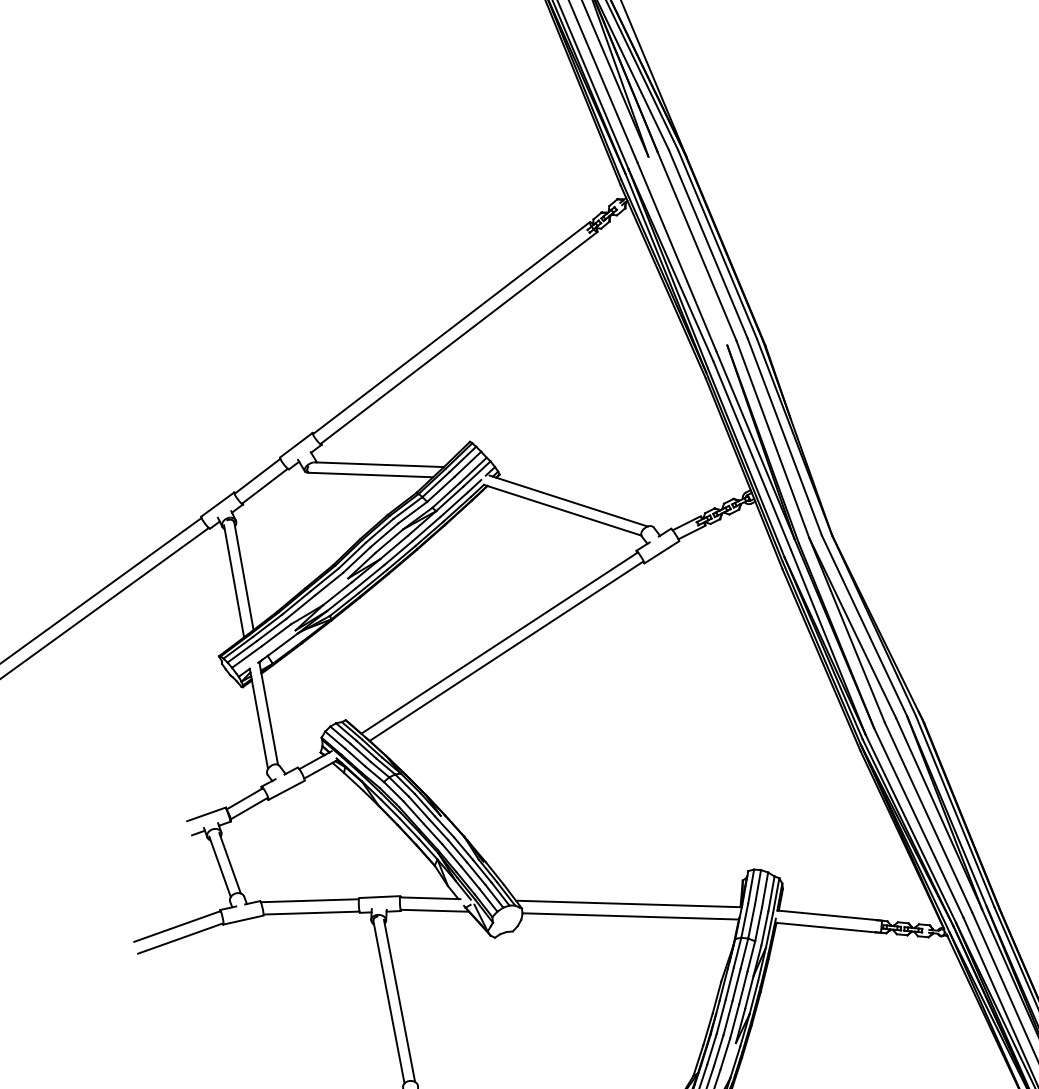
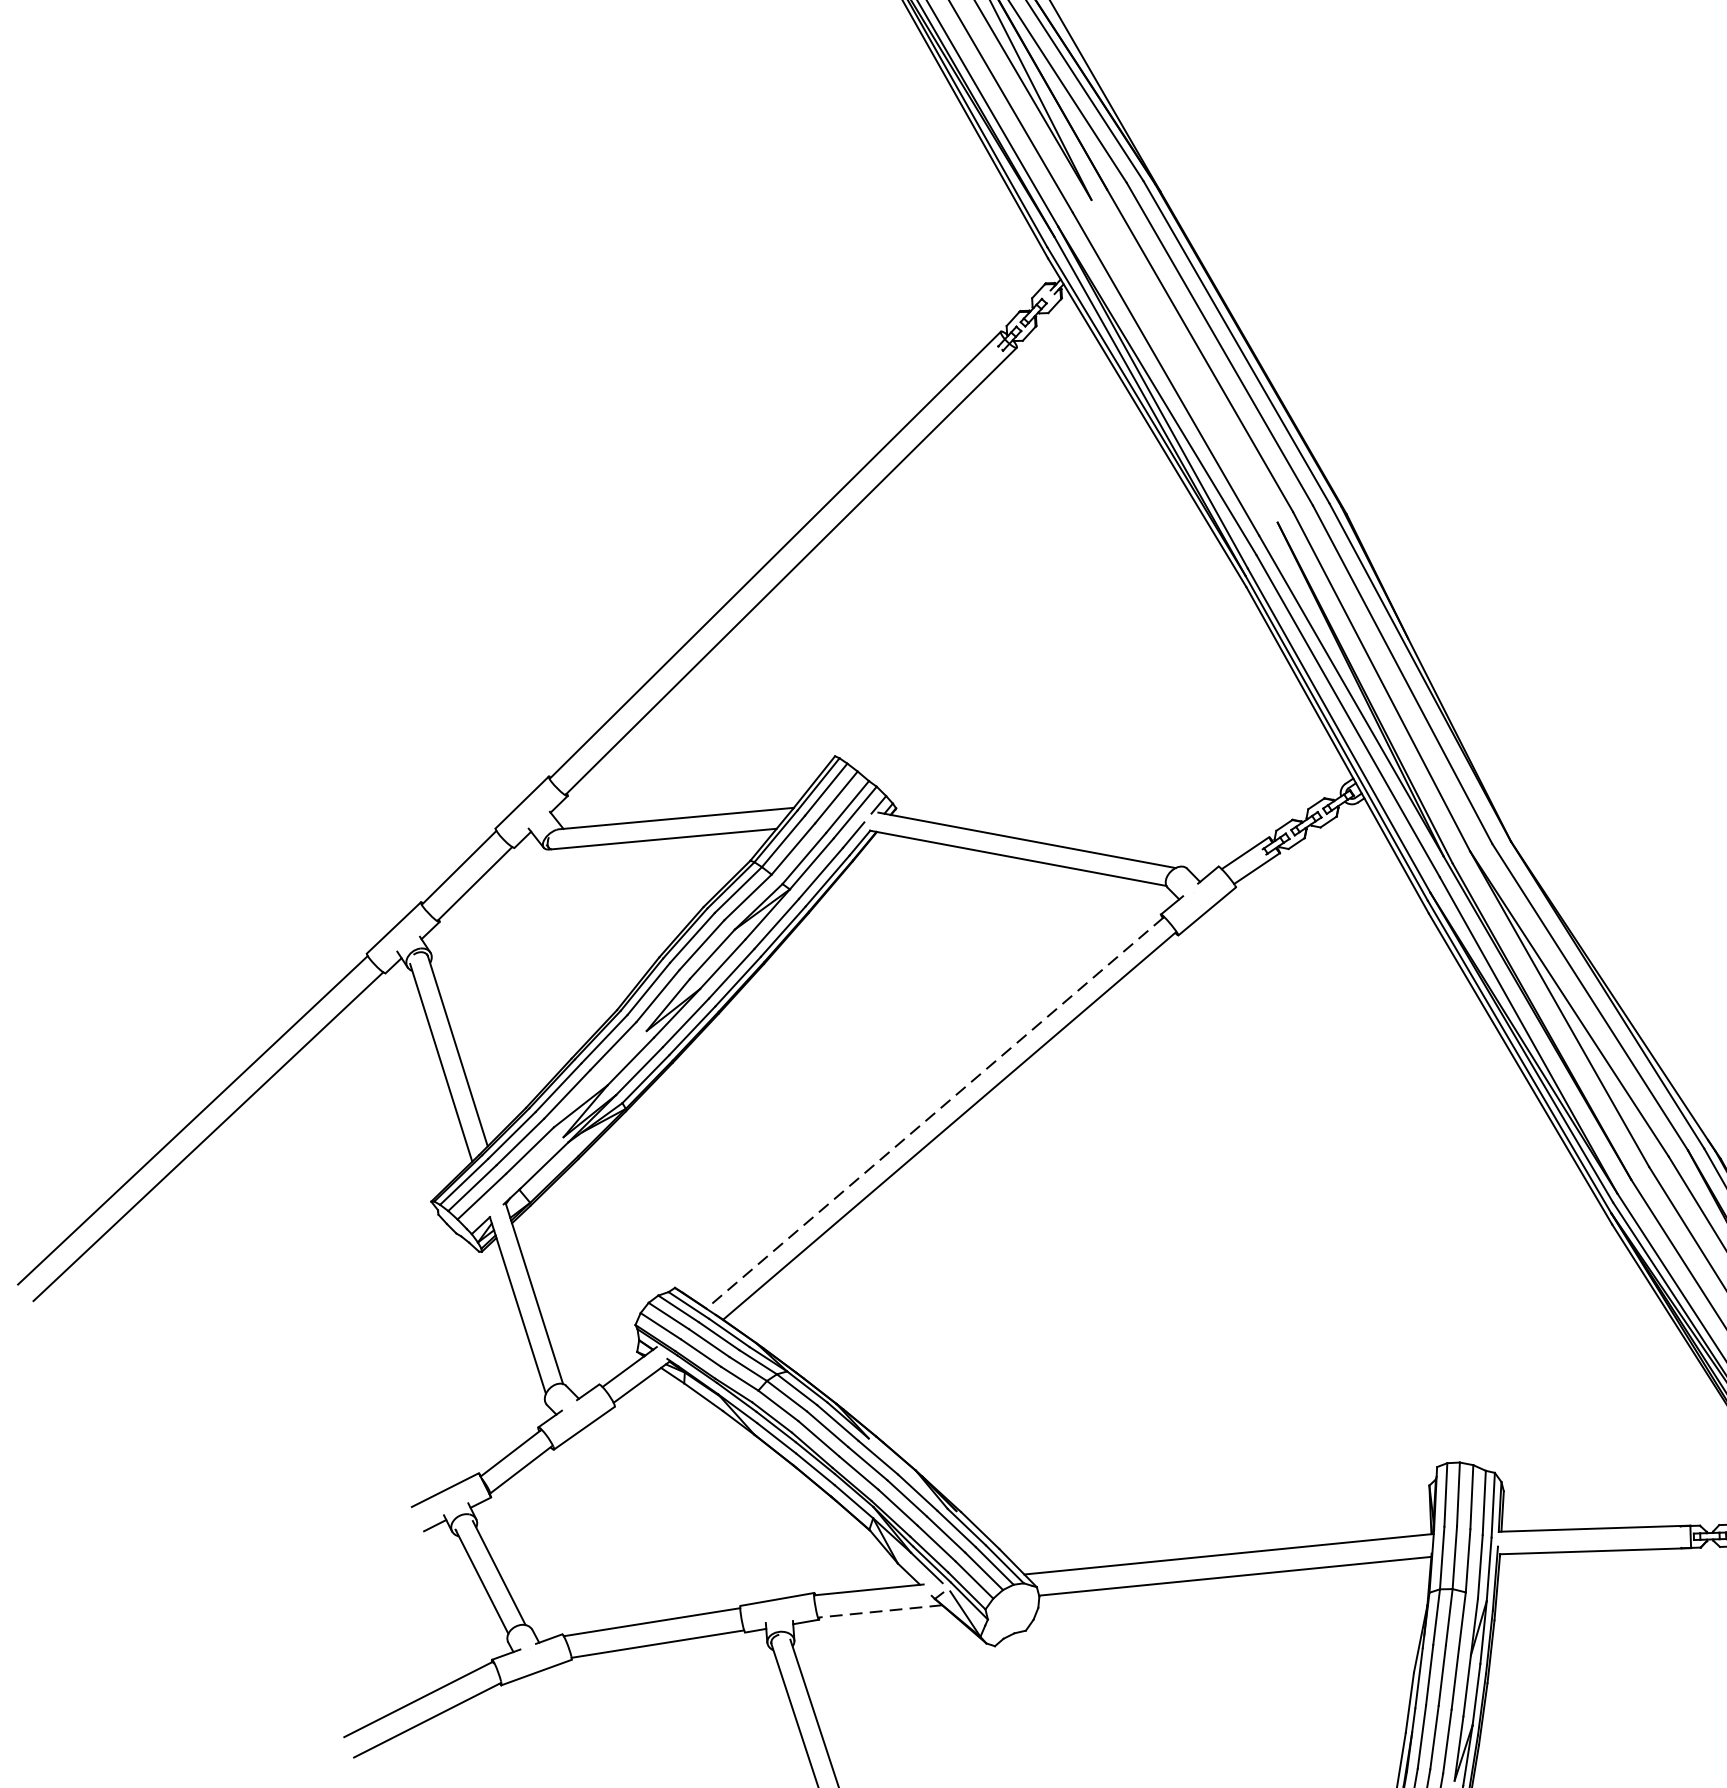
line: (499, 643) -> (935, 1113), solid -> dashed
line: (434, 910) -> (879, 1611), solid -> dashed

